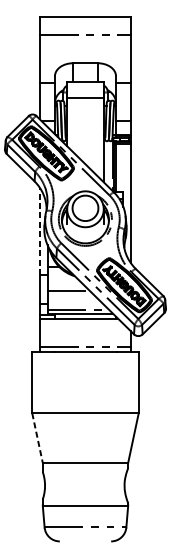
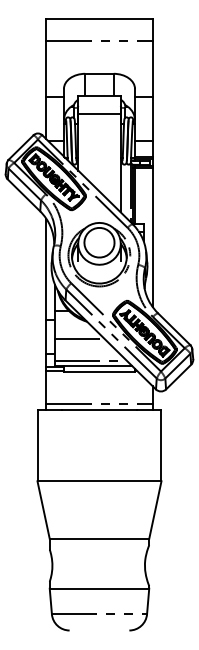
line: (39, 231) -> (46, 269), dashed -> solid
line: (37, 438) -> (43, 510), dashed -> solid

